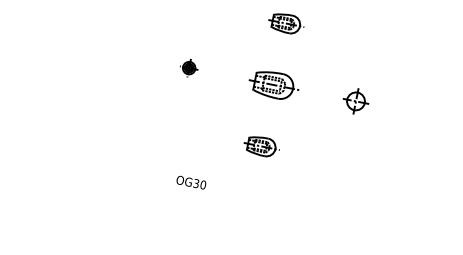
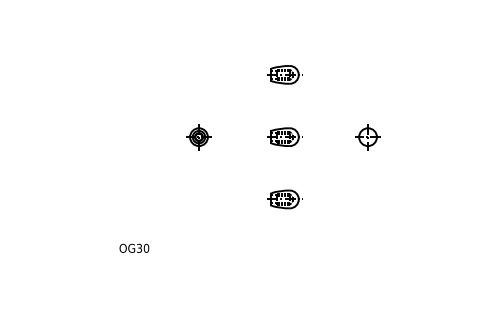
part: (188, 68) -> (198, 137), size x1.43
part: (273, 84) -> (284, 136), size x0.71
text: (191, 181) -> (134, 247), moved

